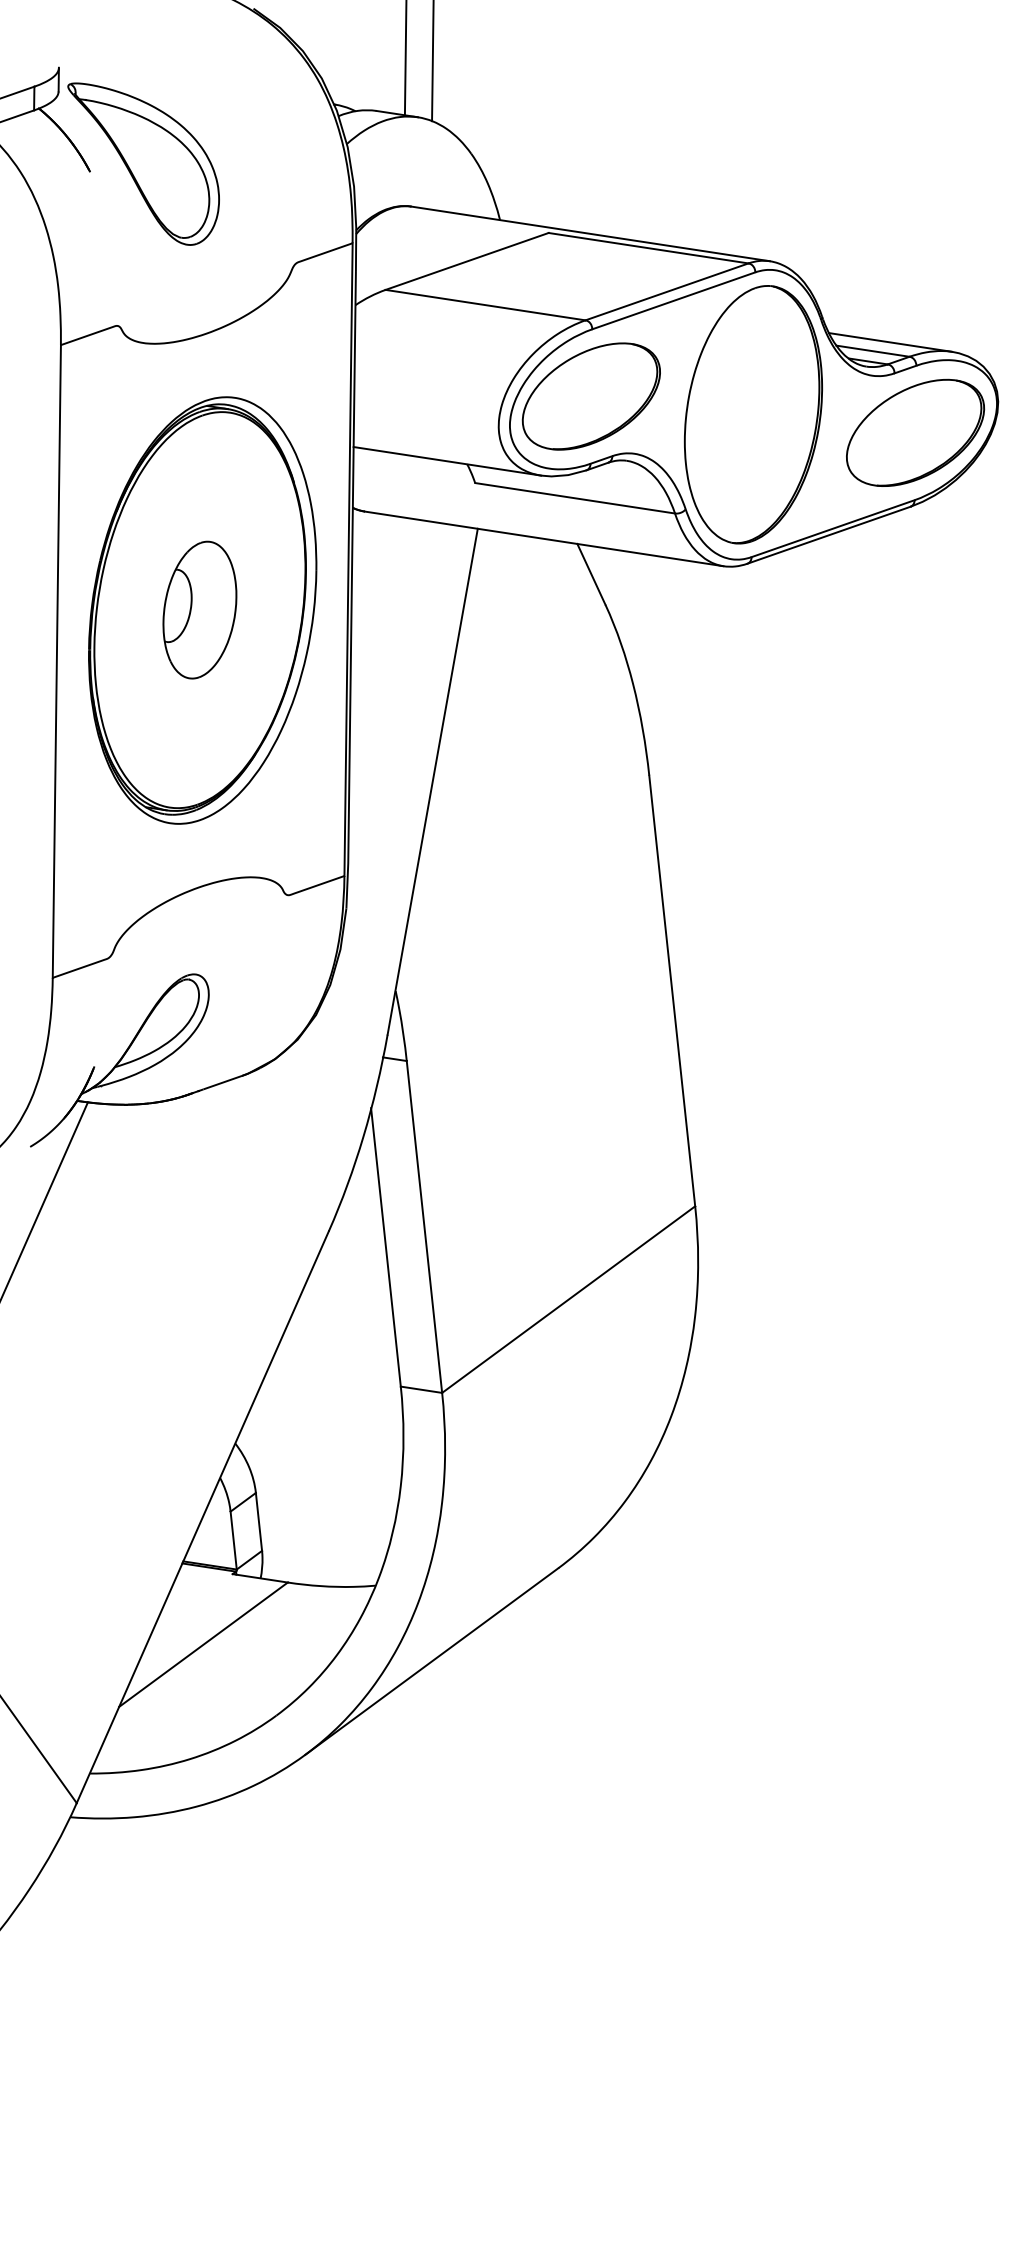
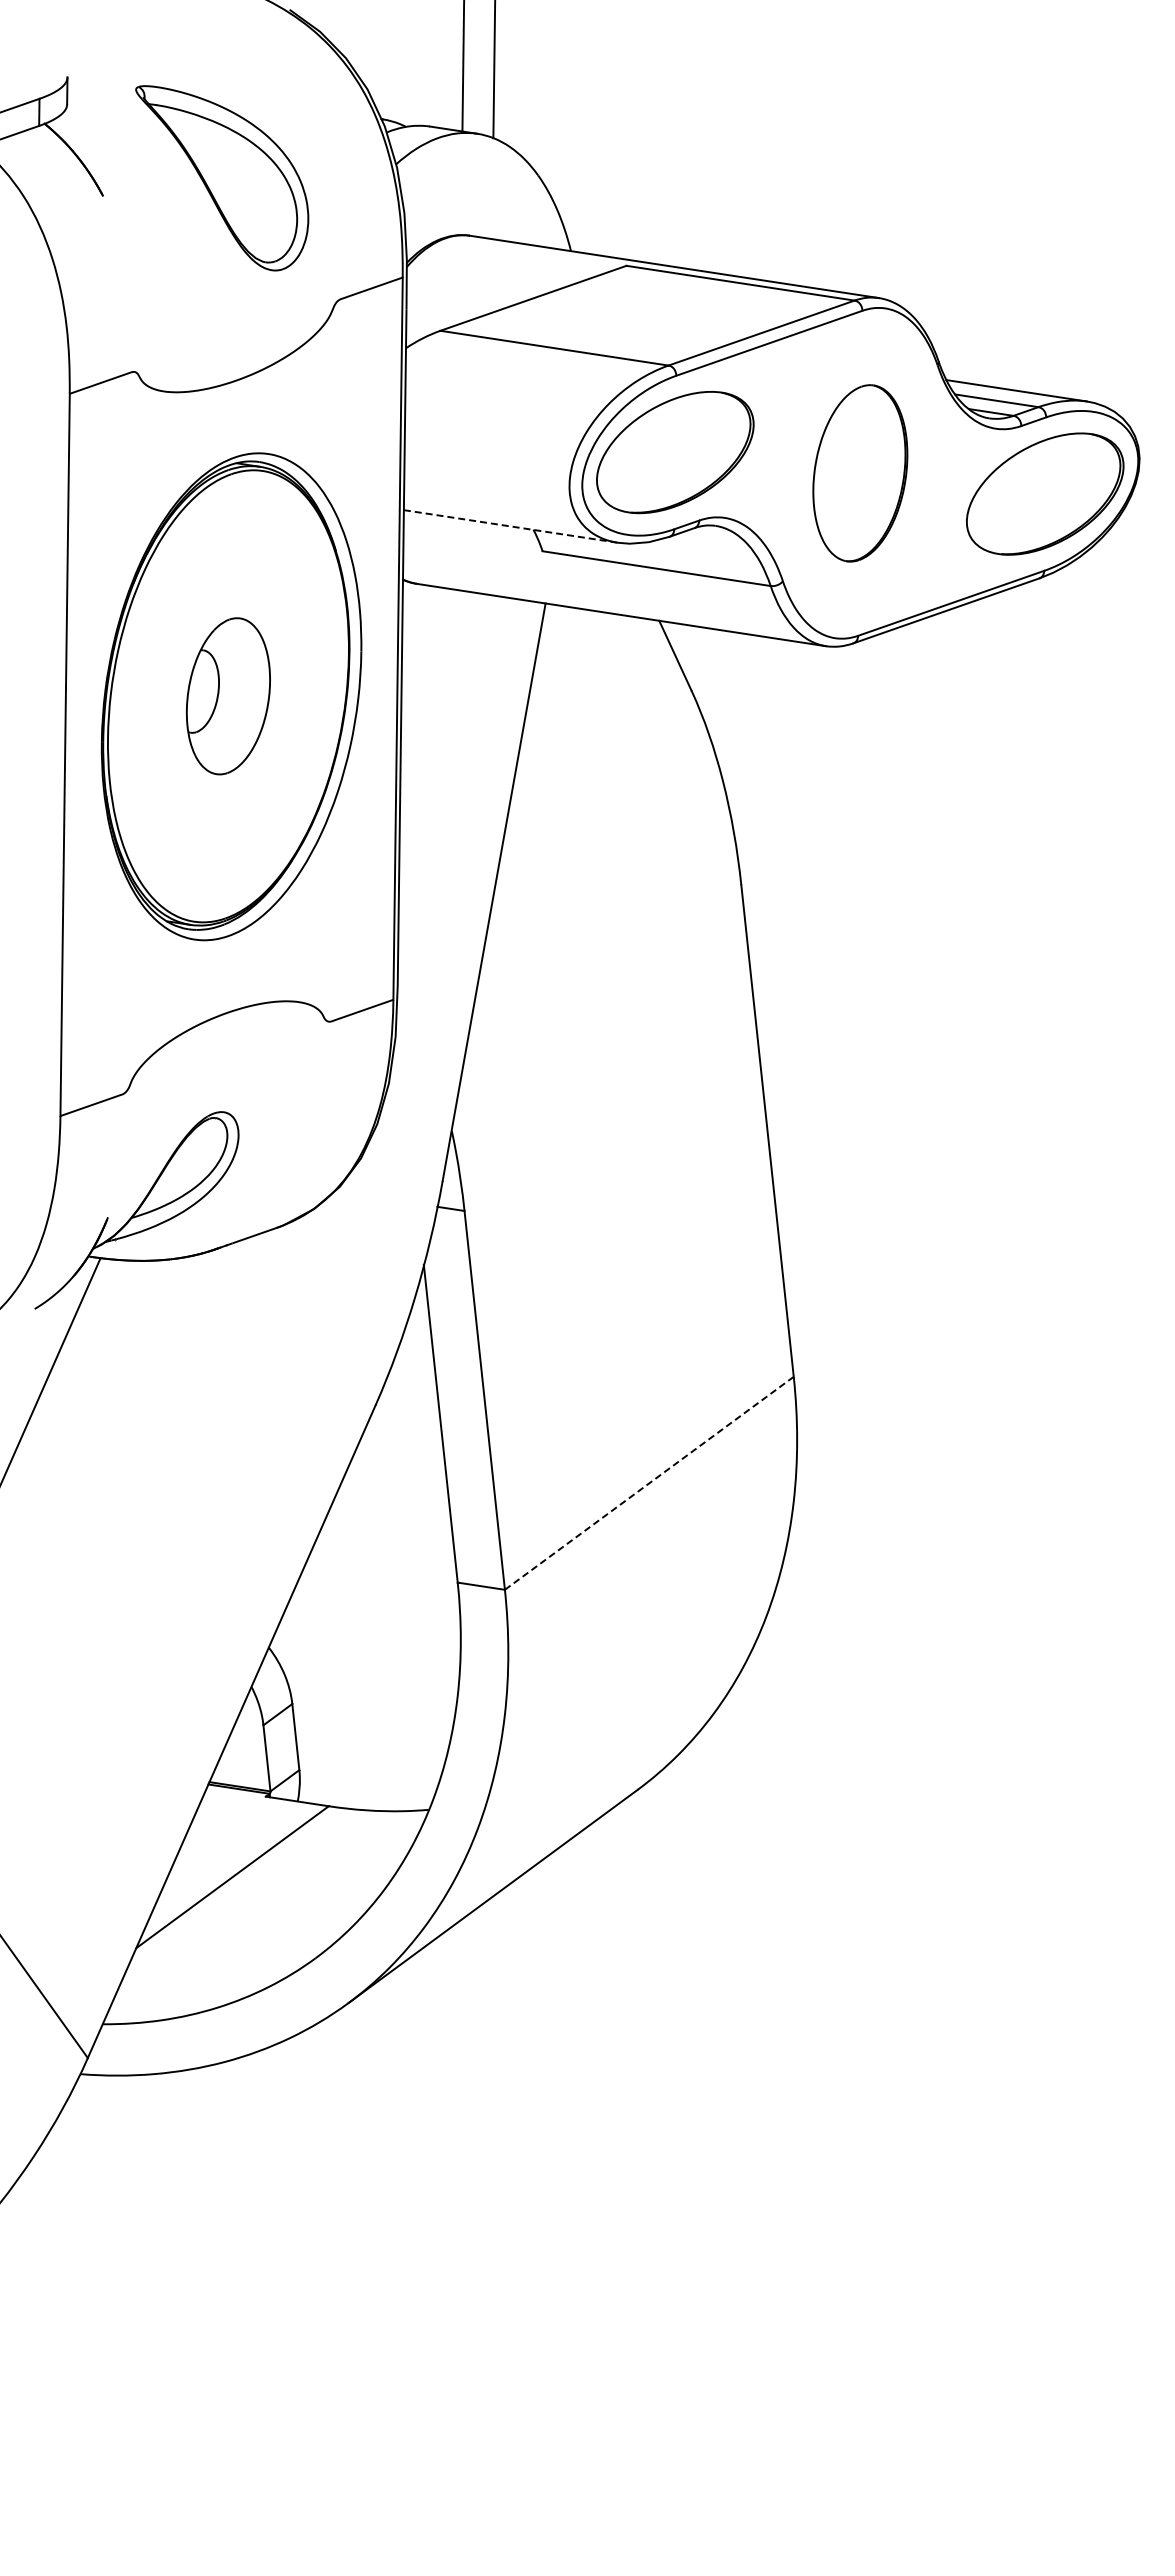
part: (143, 164) -> (222, 178), moved
part: (753, 414) -> (860, 473), size x0.6
line: (447, 461) -> (511, 526), solid -> dashed
line: (568, 1299) -> (649, 1483), solid -> dashed

